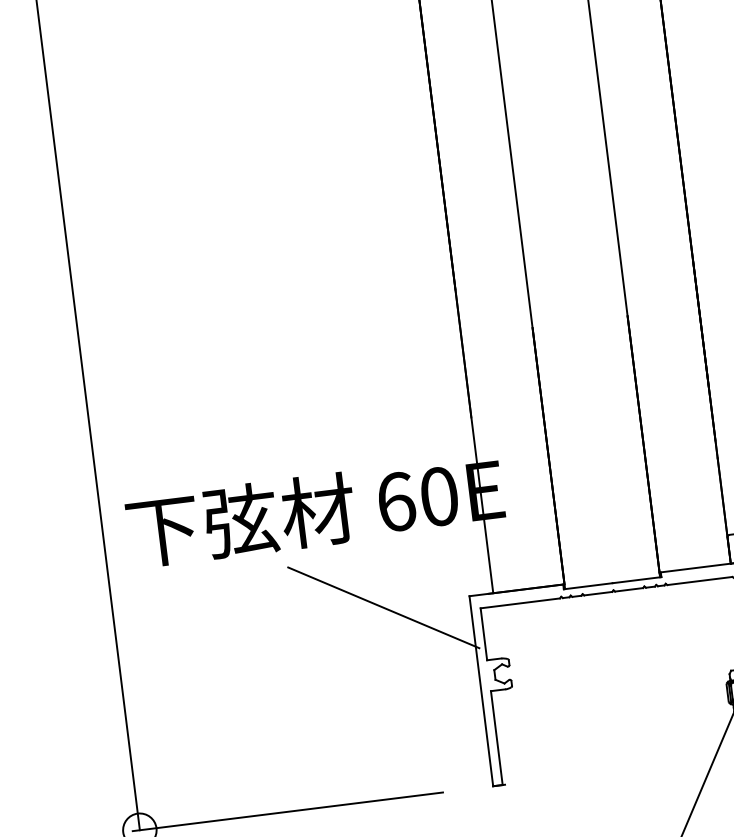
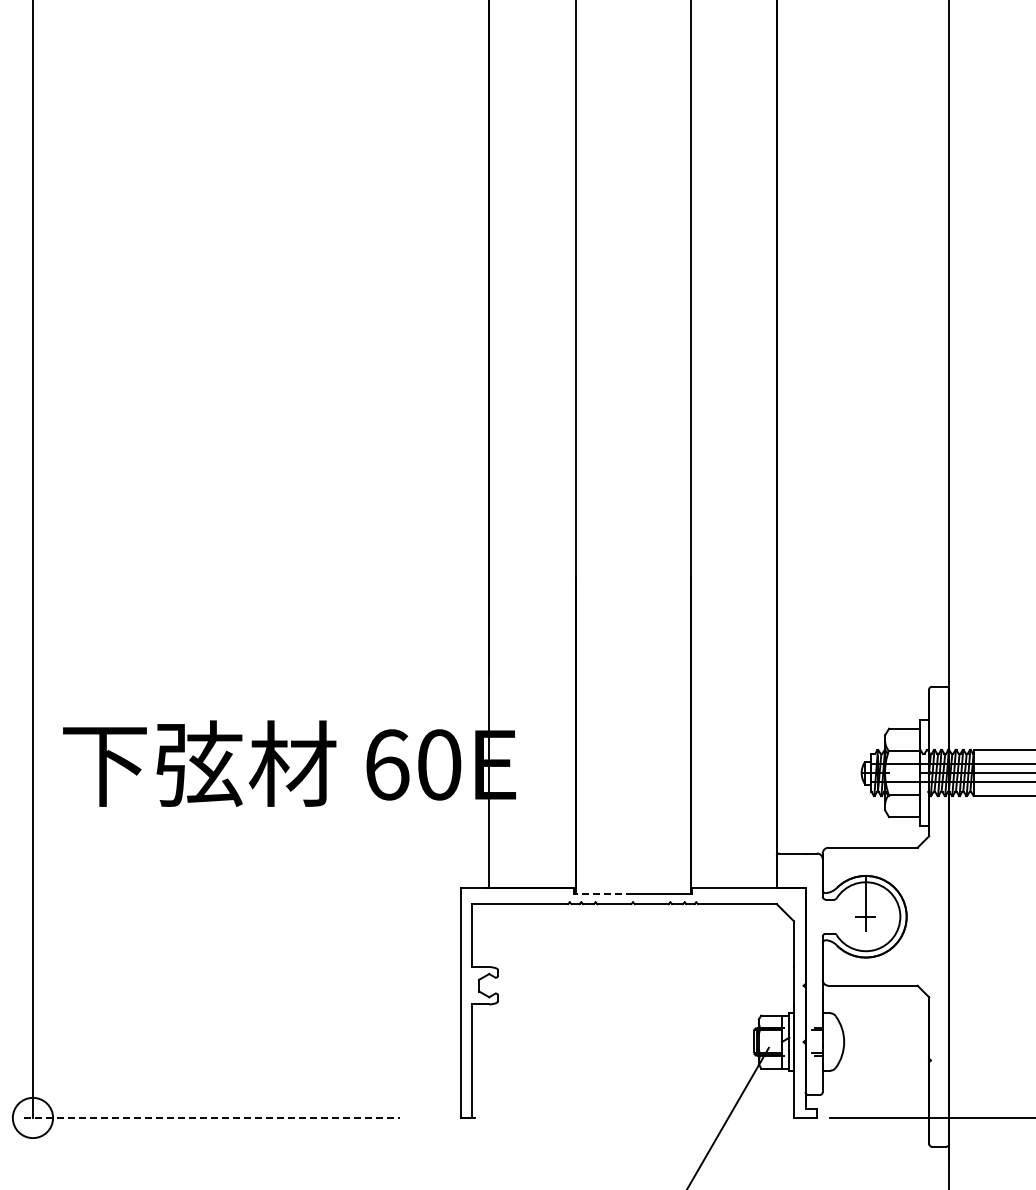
line: (588, 586) -> (603, 893), solid -> dashed
line: (383, 607) -> (356, 888), removed
line: (288, 811) -> (212, 1117), solid -> dashed

